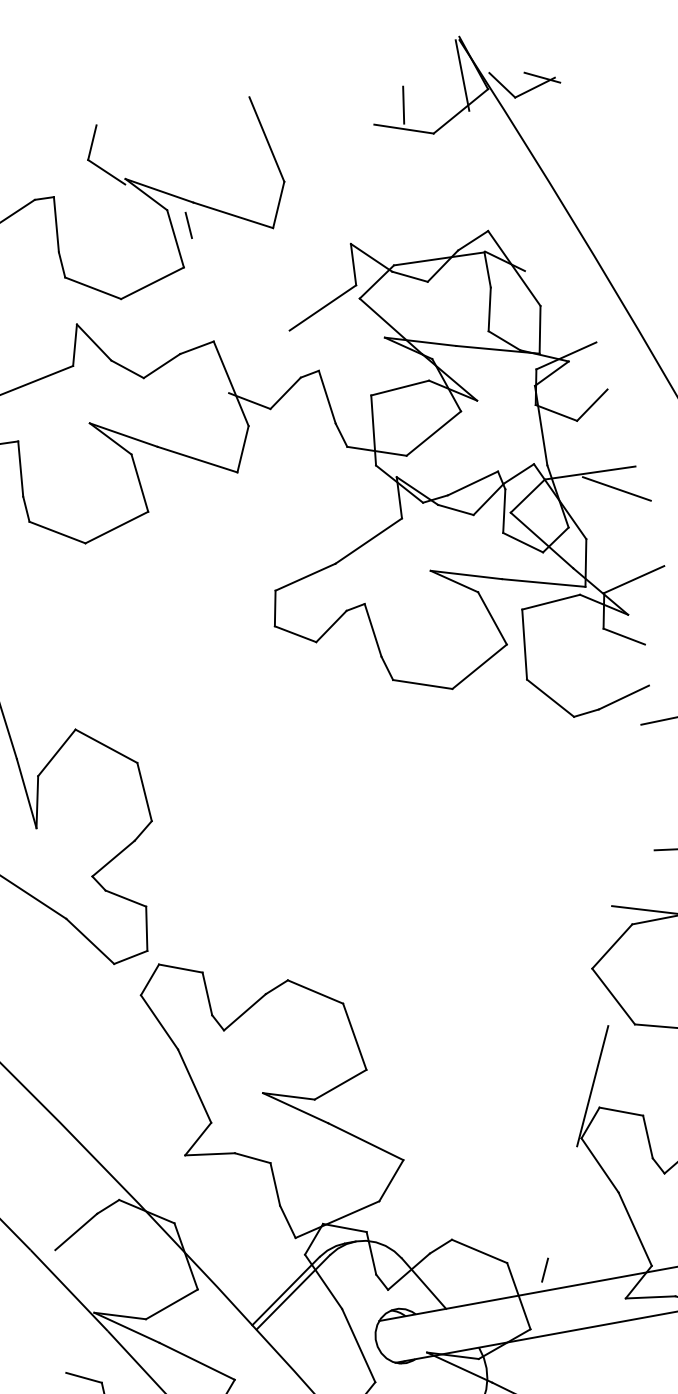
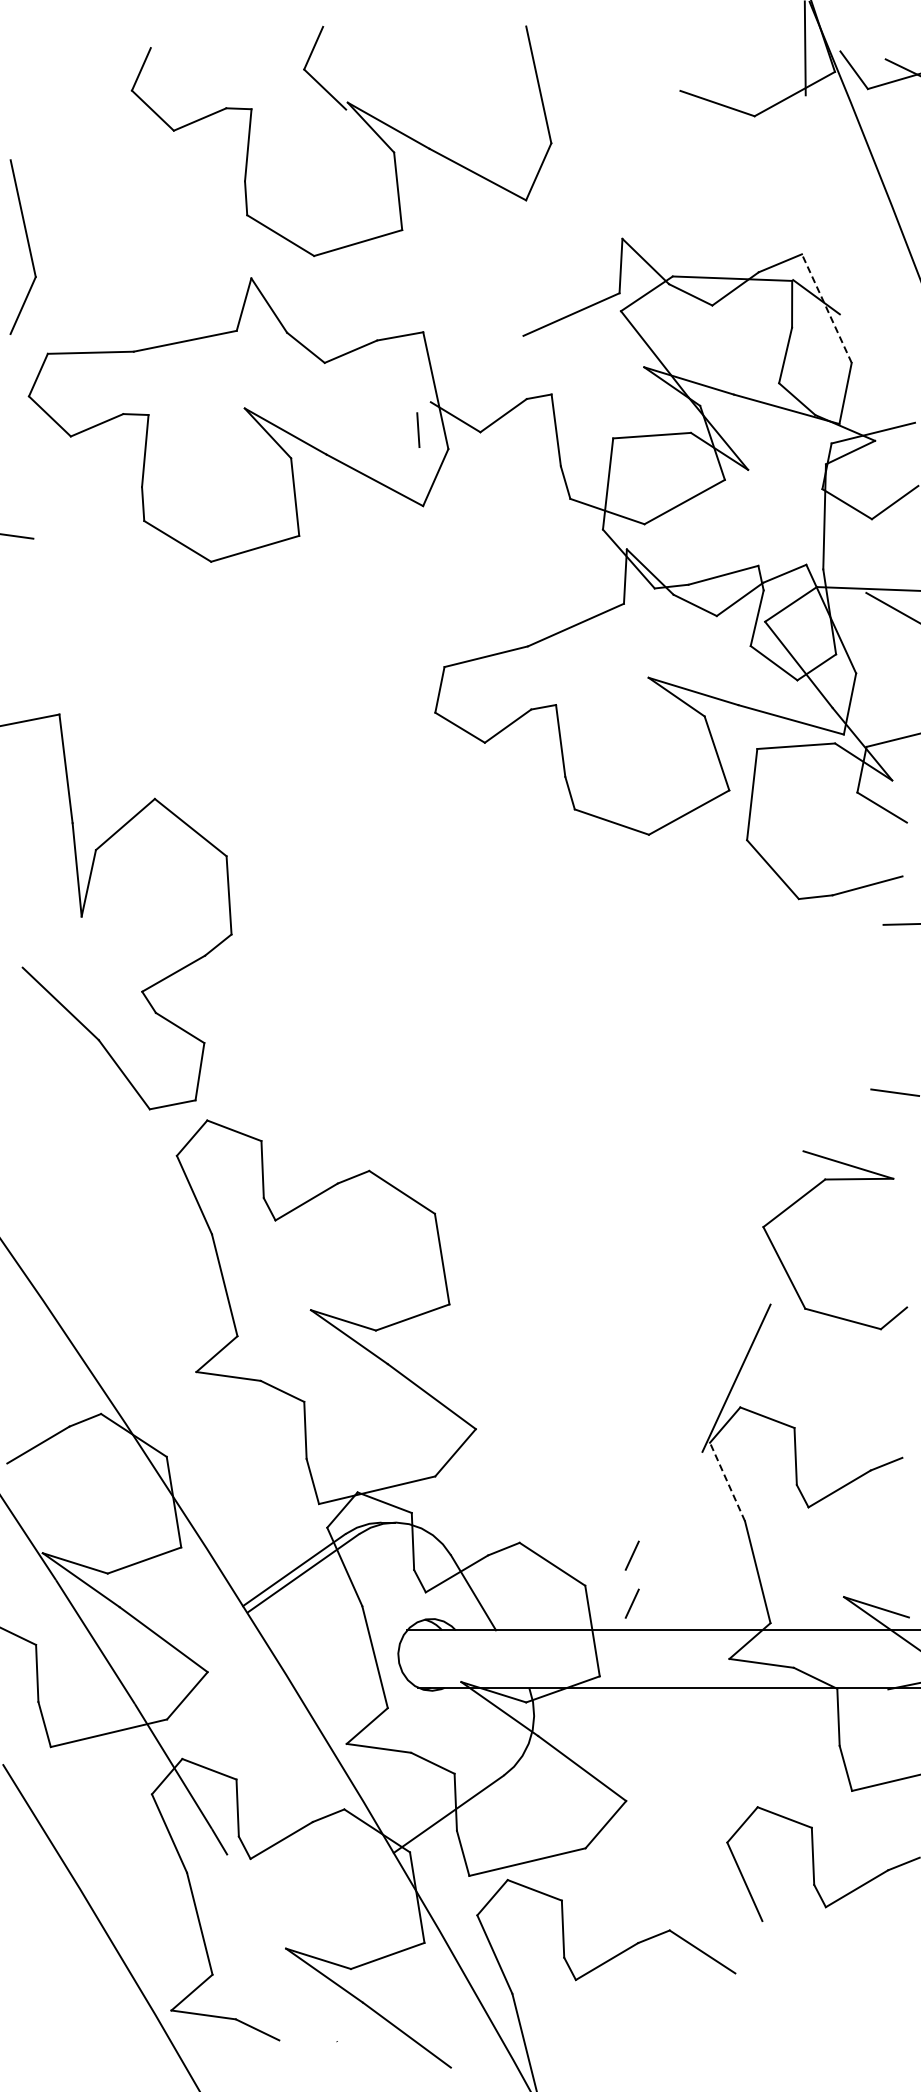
line: (403, 105) -> (722, 72), removed
line: (188, 224) -> (418, 429), moved
line: (514, 268) -> (826, 308), solid -> dashed
line: (600, 1165) -> (727, 1482), solid -> dashed
line: (537, 1233) -> (631, 1555), added

